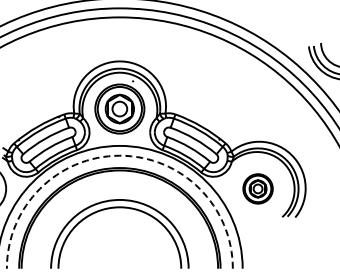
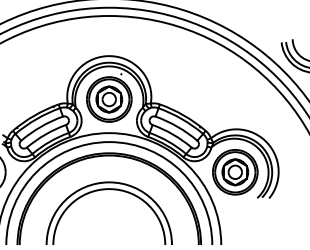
arc: (119, 155) -> (108, 141), dashed -> solid
part: (257, 188) -> (234, 171), size x1.67

